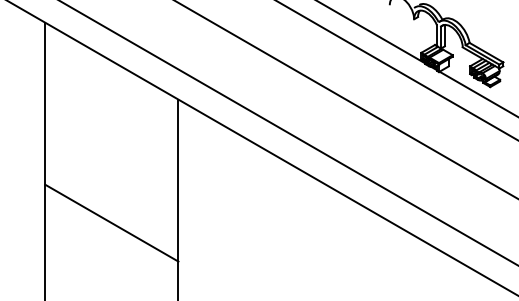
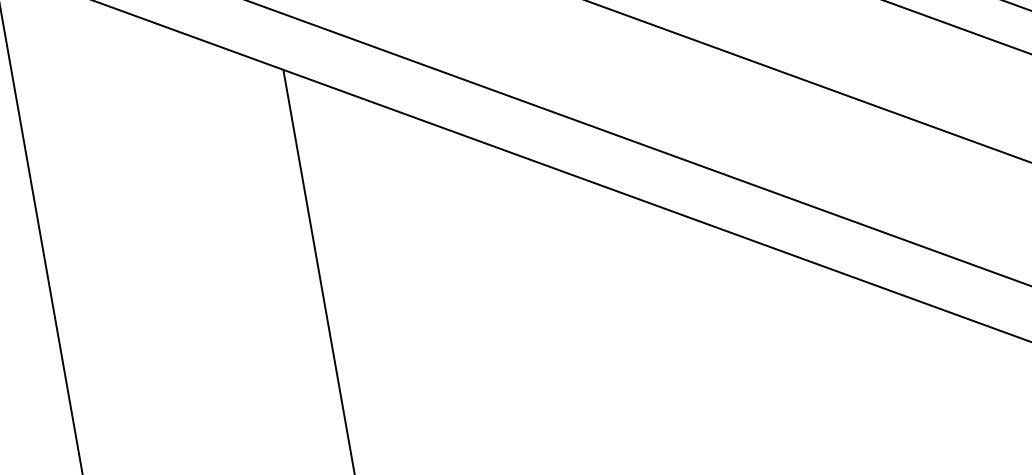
line: (111, 222) -> (193, 336), removed

